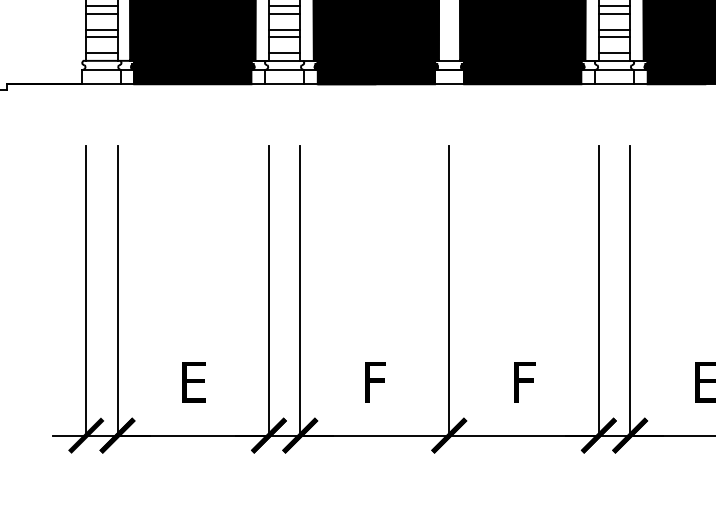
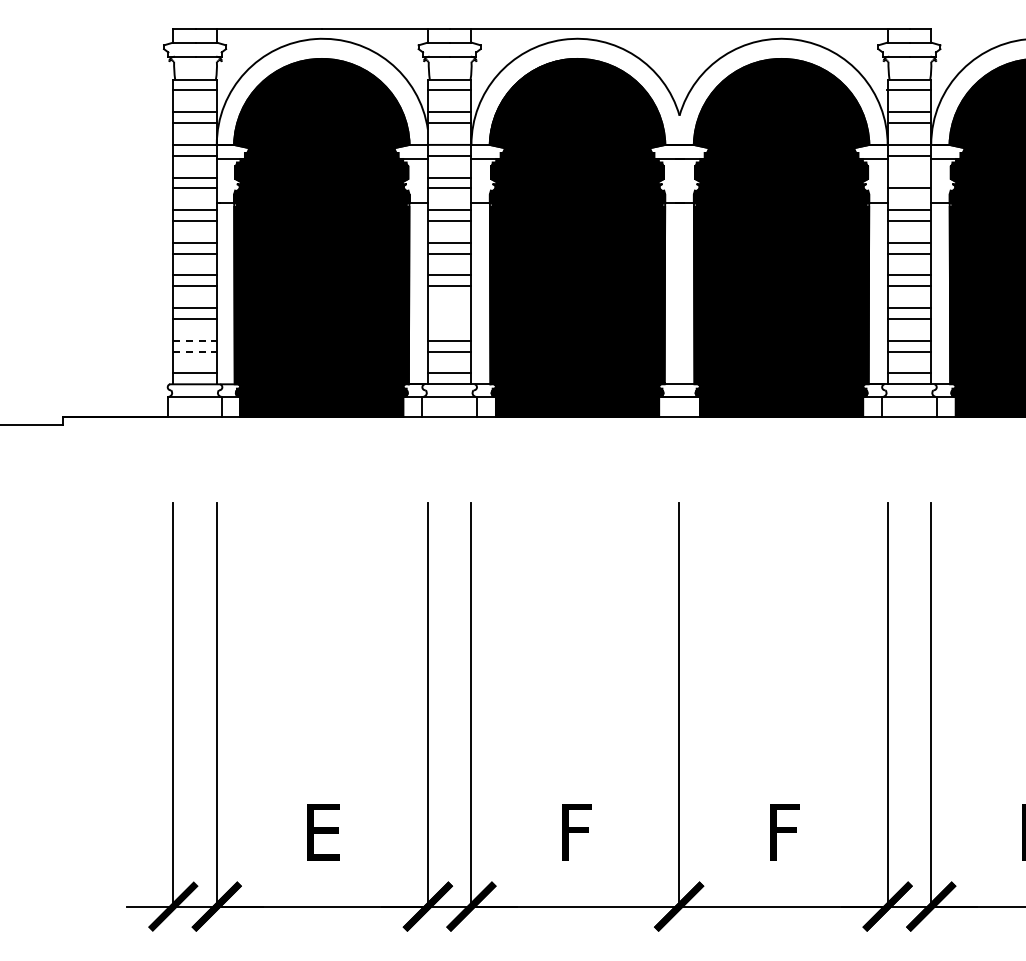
line: (285, 6) -> (450, 308), removed
line: (285, 14) -> (450, 319), removed
line: (102, 29) -> (195, 340), solid -> dashed
line: (102, 37) -> (195, 351), solid -> dashed

